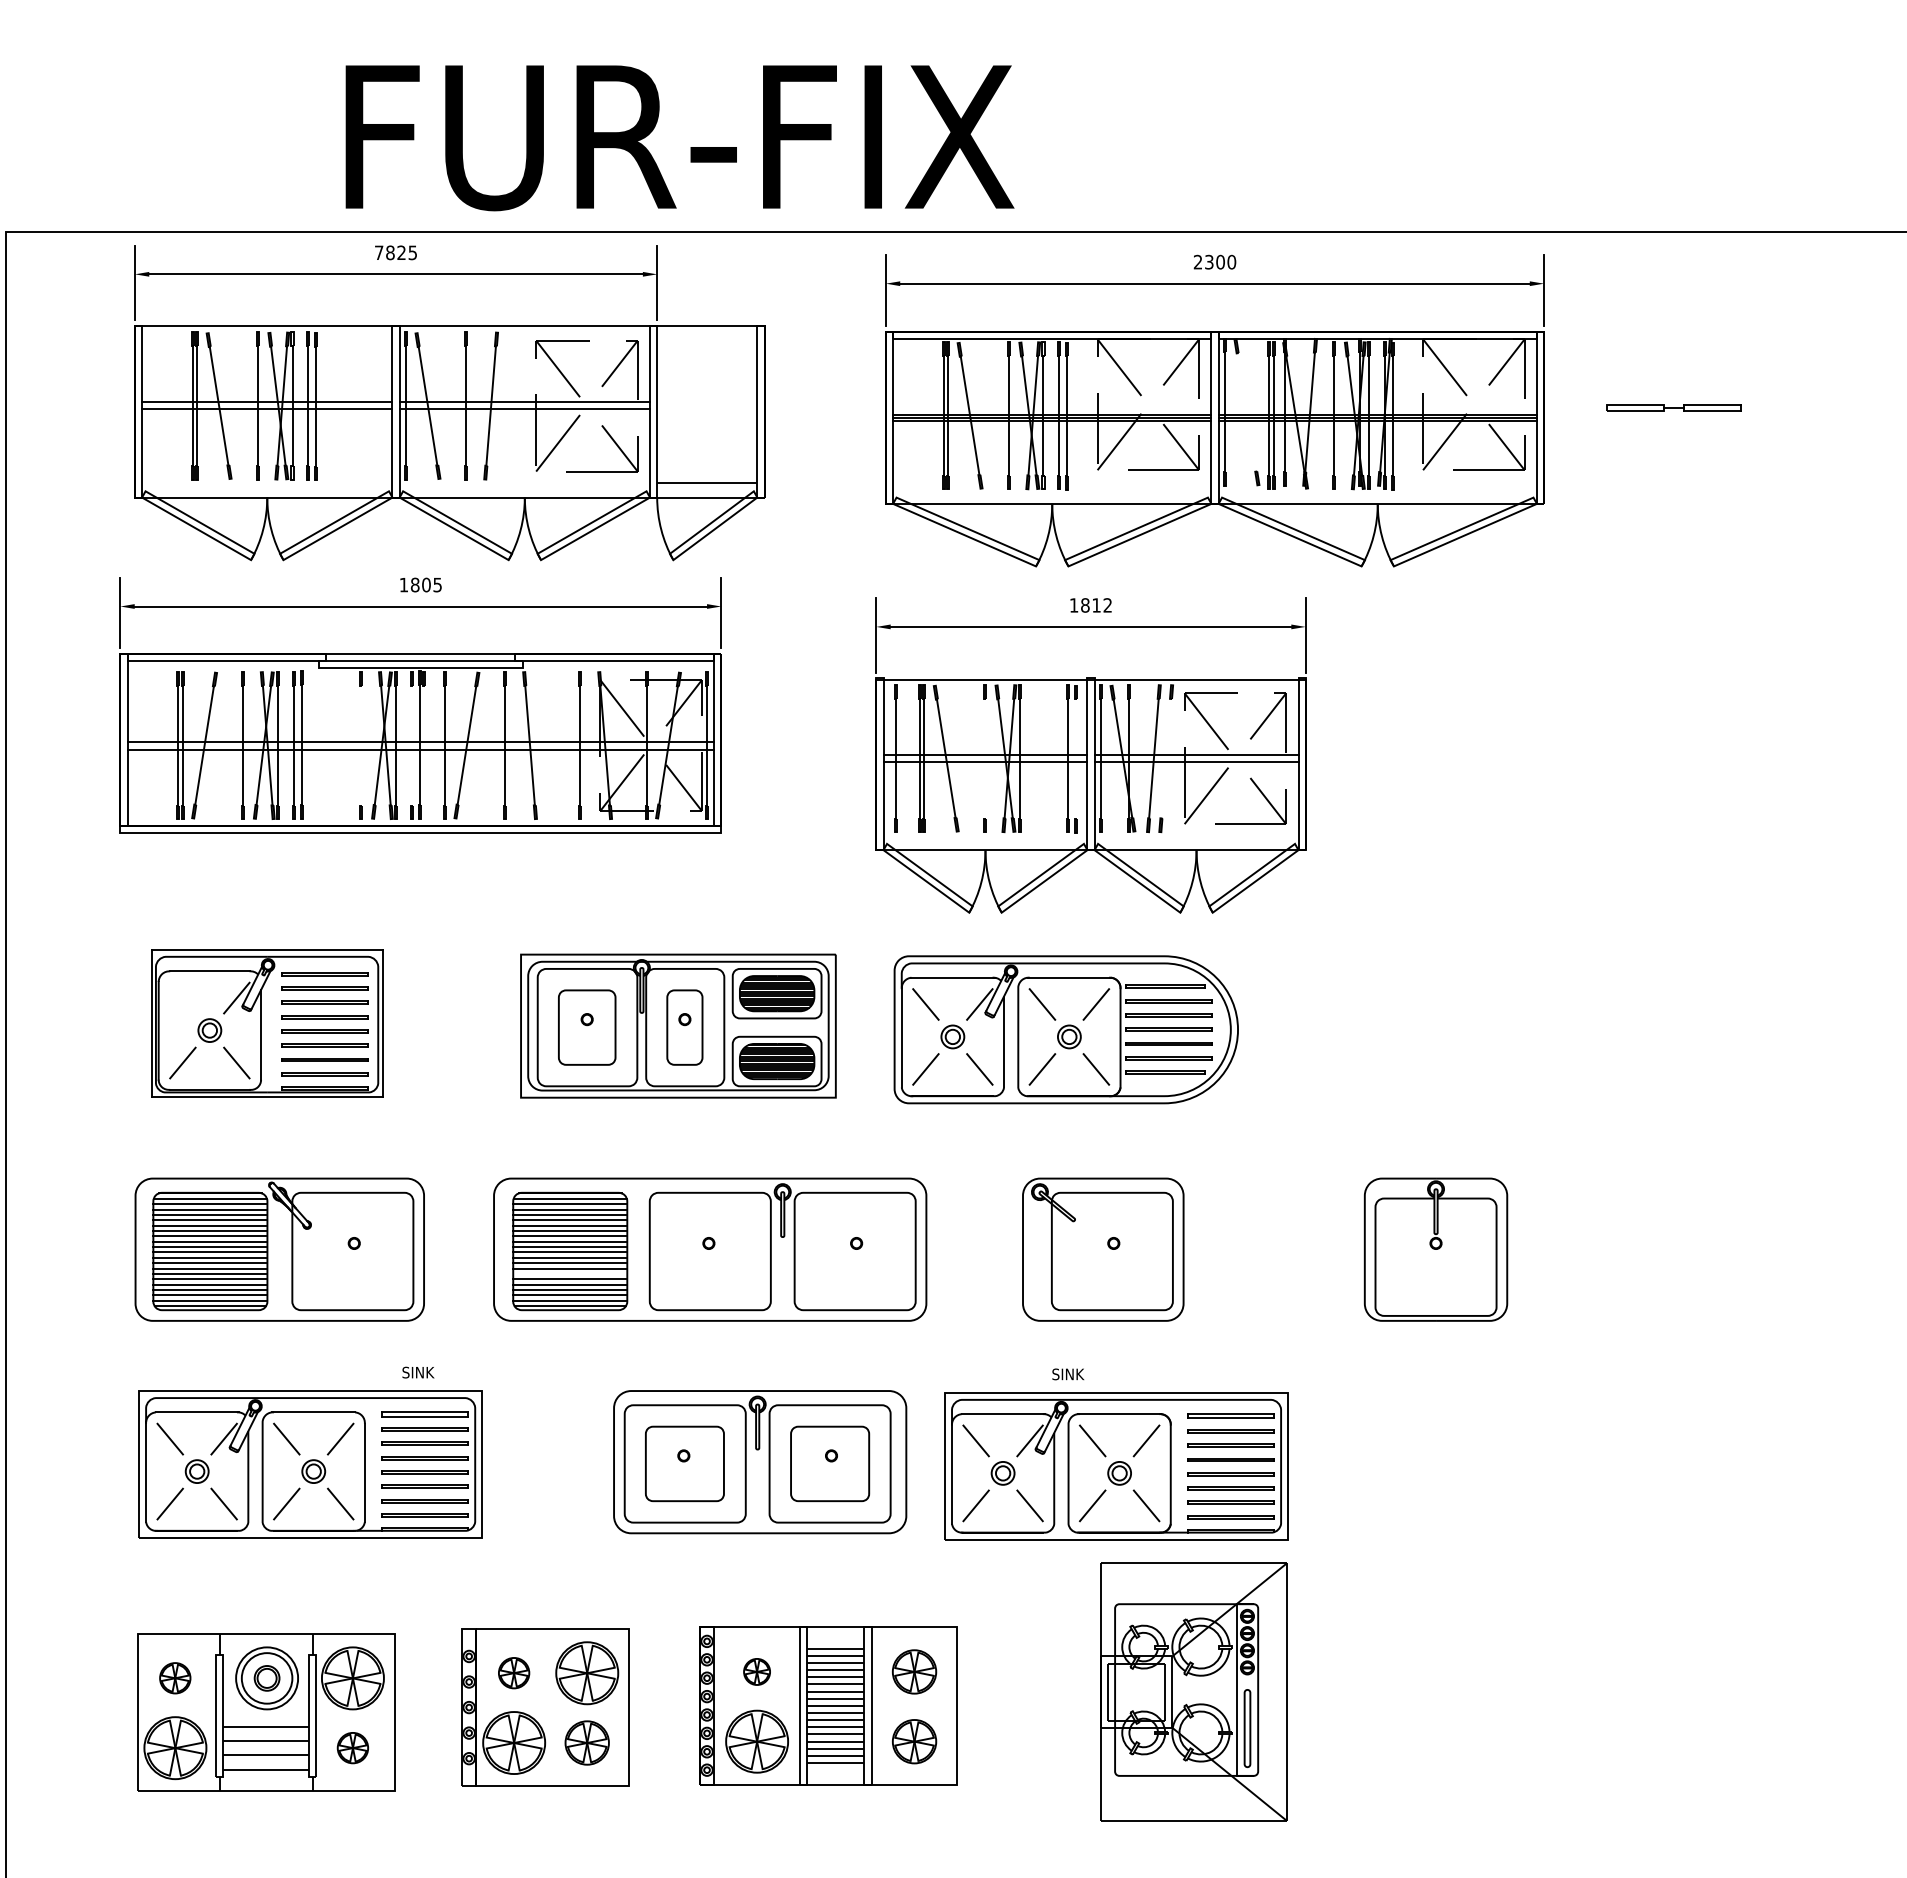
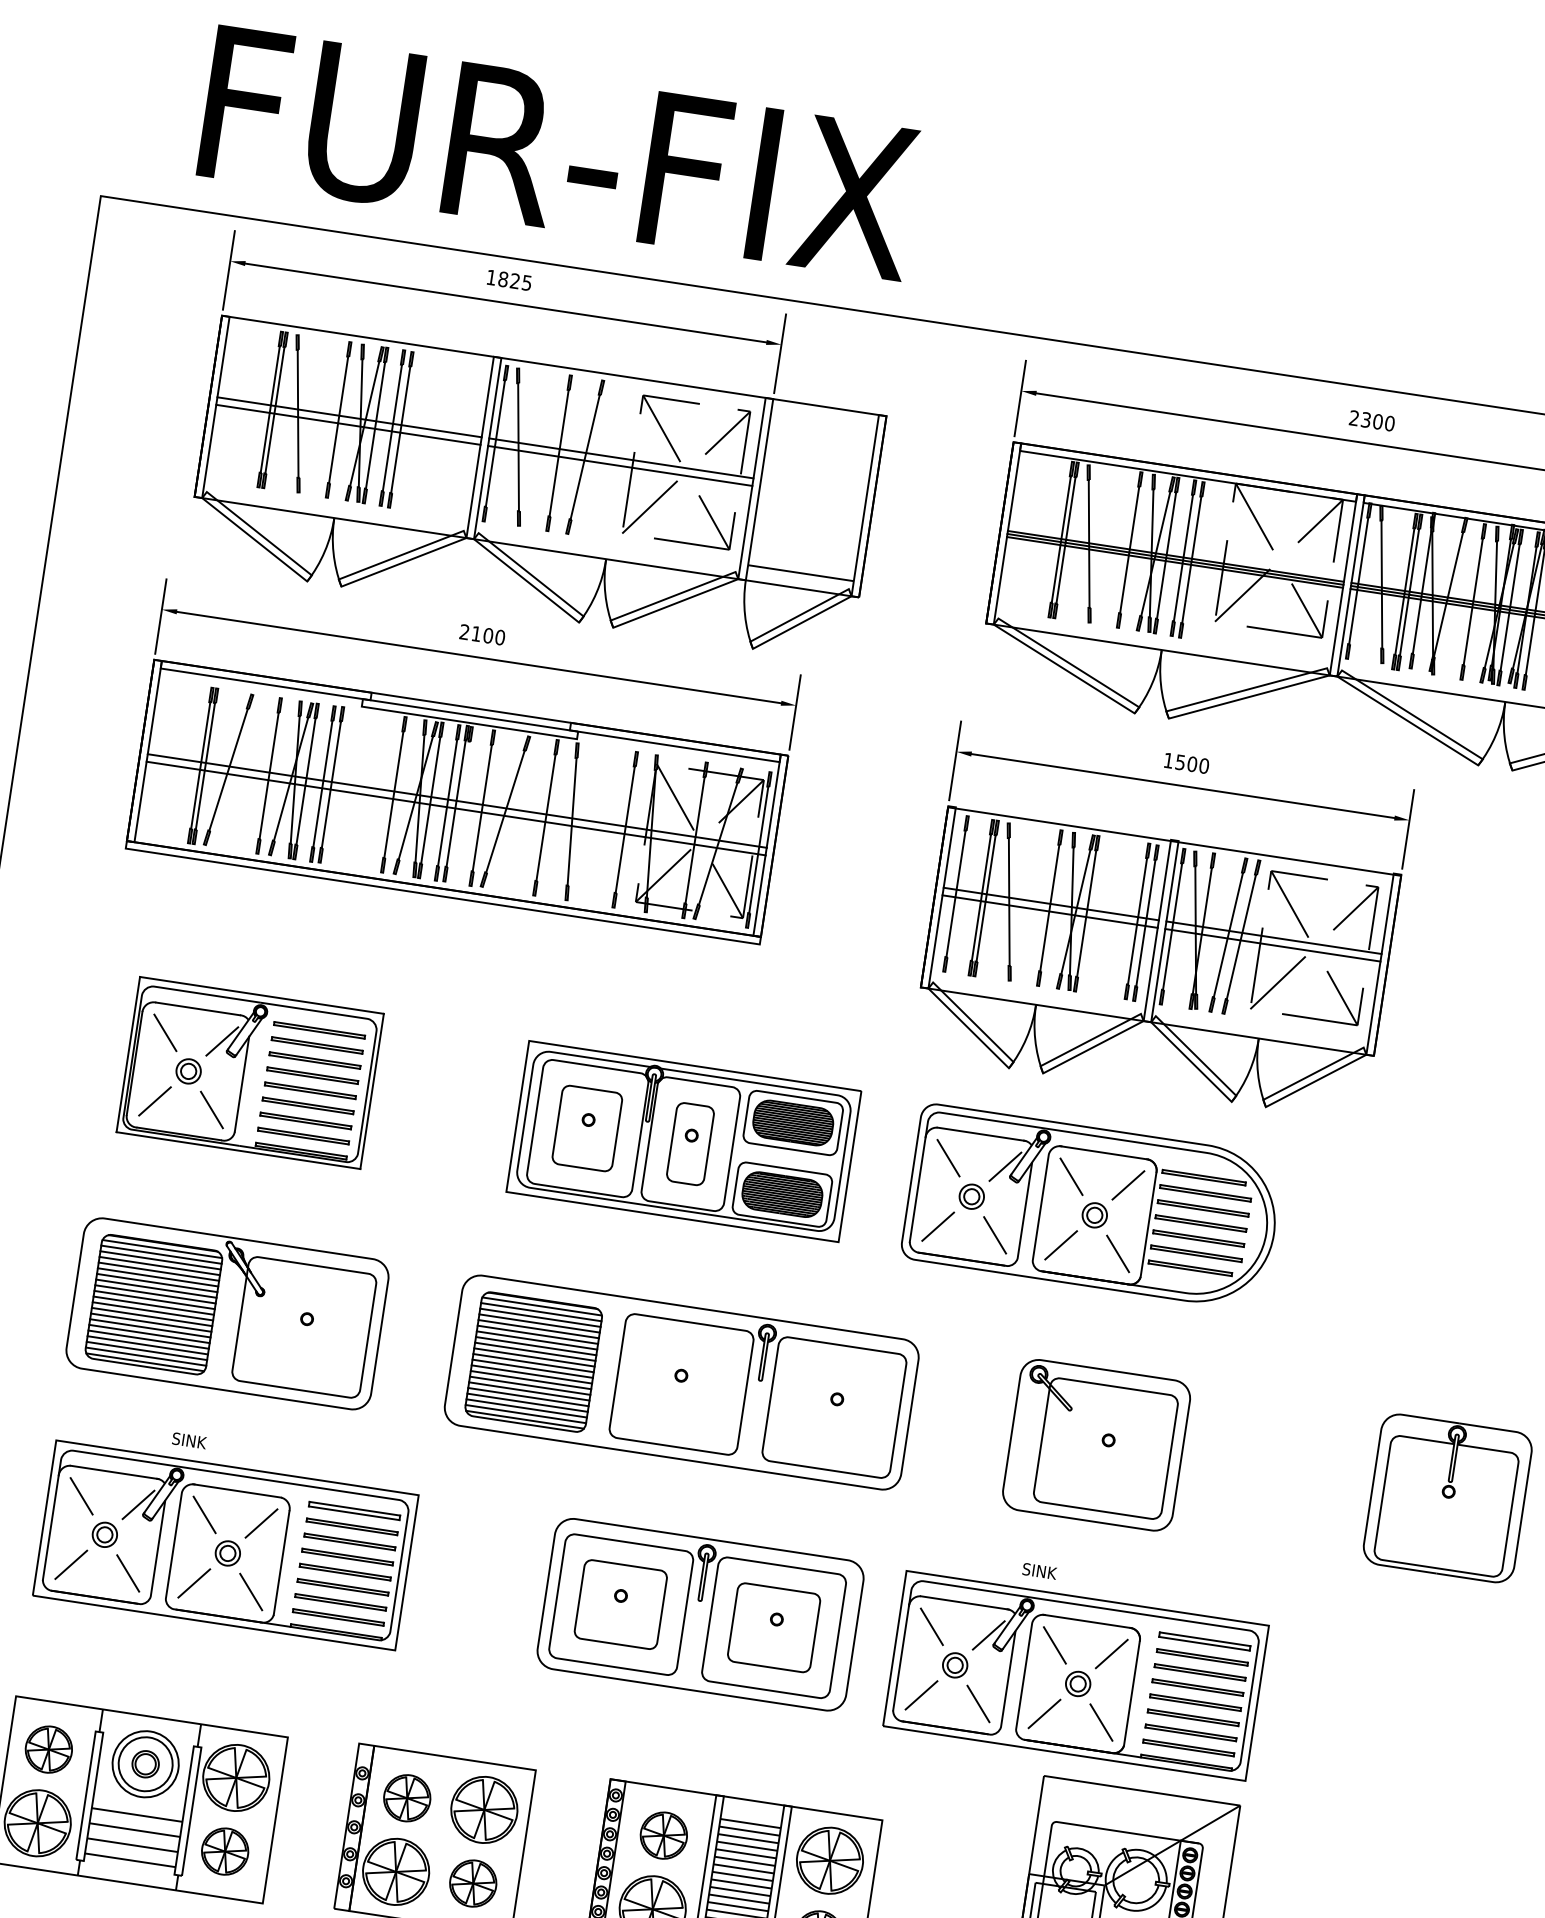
text: (679, 138) -> (559, 154), moved
text: (379, 252) -> (491, 277), 7825 -> 1825
line: (1246, 412) -> (1381, 584), added
text: (420, 584) -> (482, 634), 1805 -> 2100
text: (1096, 605) -> (1192, 764), 1812 -> 1500
line: (361, 745) -> (394, 794), added
line: (412, 745) -> (448, 802), added
line: (984, 758) -> (1049, 907), added
line: (1166, 758) -> (1241, 936), added
line: (1075, 759) -> (1145, 923), added
line: (182, 997) -> (165, 1032), added
line: (570, 1273) -> (530, 1385), added
text: (418, 1372) -> (189, 1440), moved
part: (756, 1671) -> (663, 1835), size x1.67
part: (914, 1671) -> (830, 1860), size x1.43
part: (513, 1672) -> (406, 1797), size x1.43
part: (174, 1677) -> (48, 1748), size x1.43
part: (352, 1747) -> (224, 1850), size x1.43

